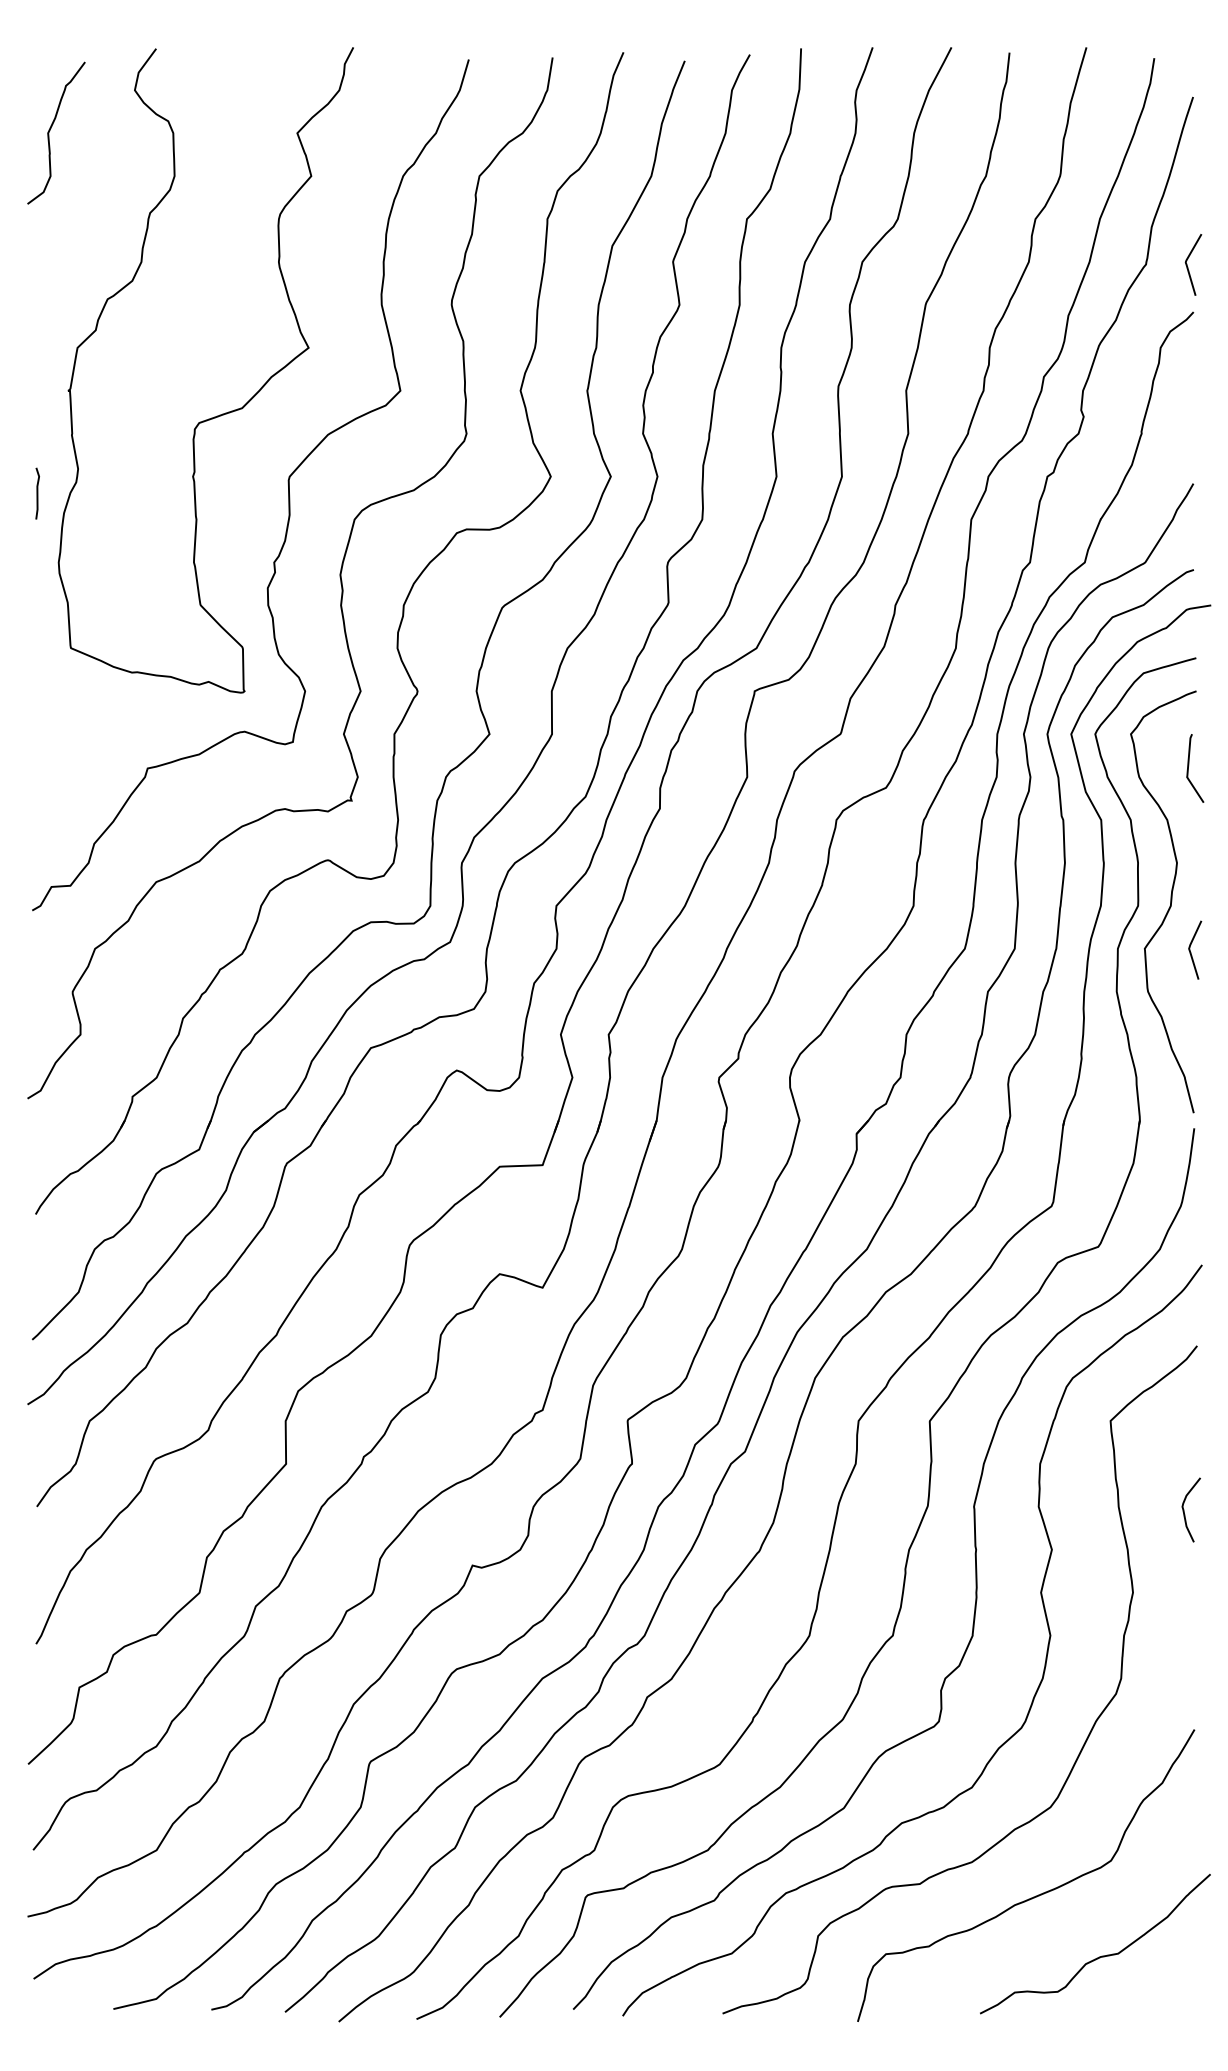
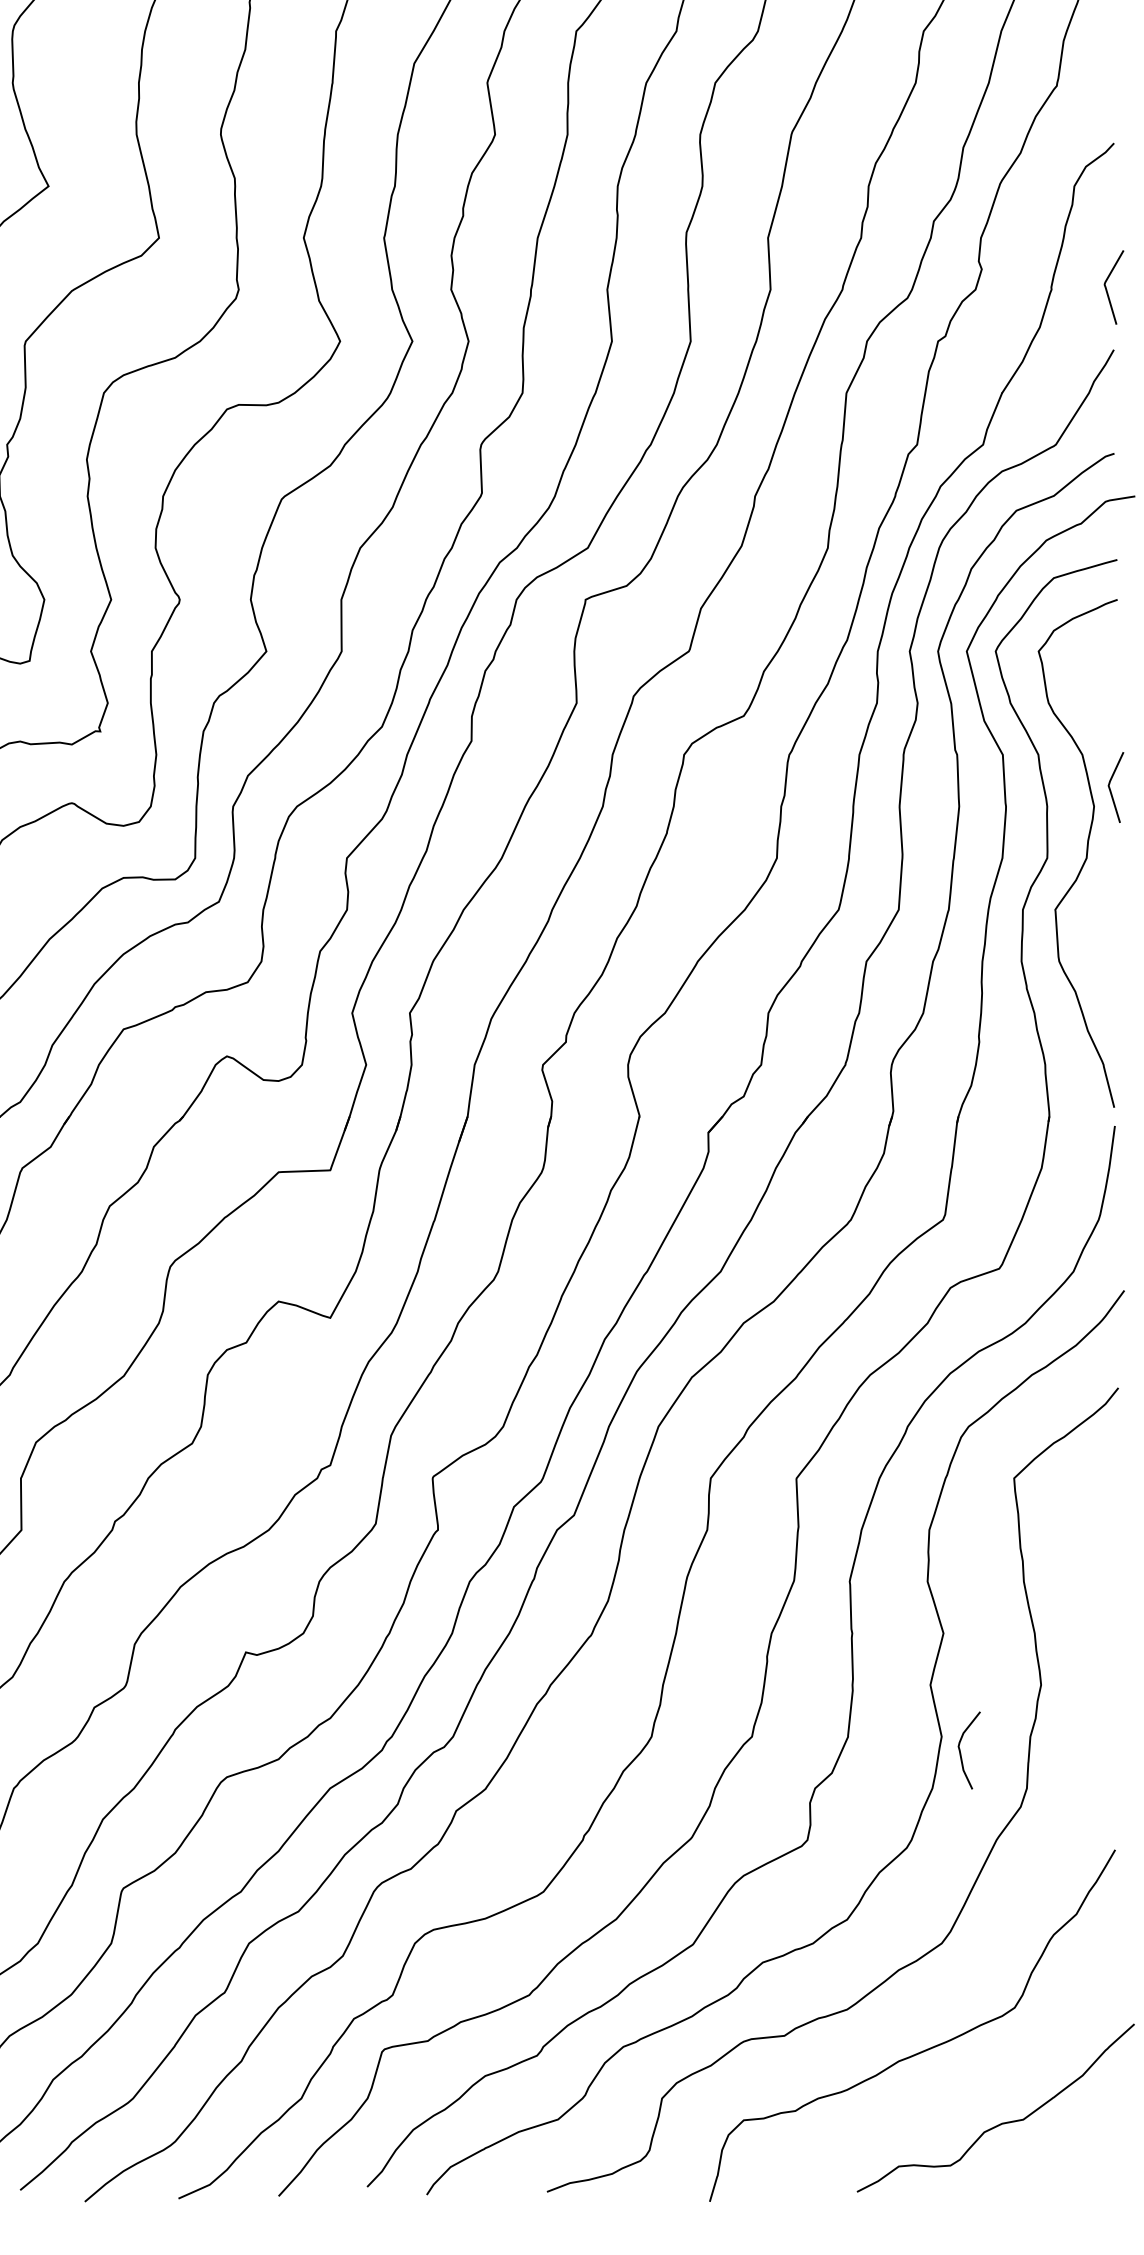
curve: (1188, 267) -> (1107, 290), moved
curve: (1189, 765) -> (1109, 689), removed
line: (1190, 949) -> (1110, 786), moved
curve: (1184, 1509) -> (961, 1749), moved

